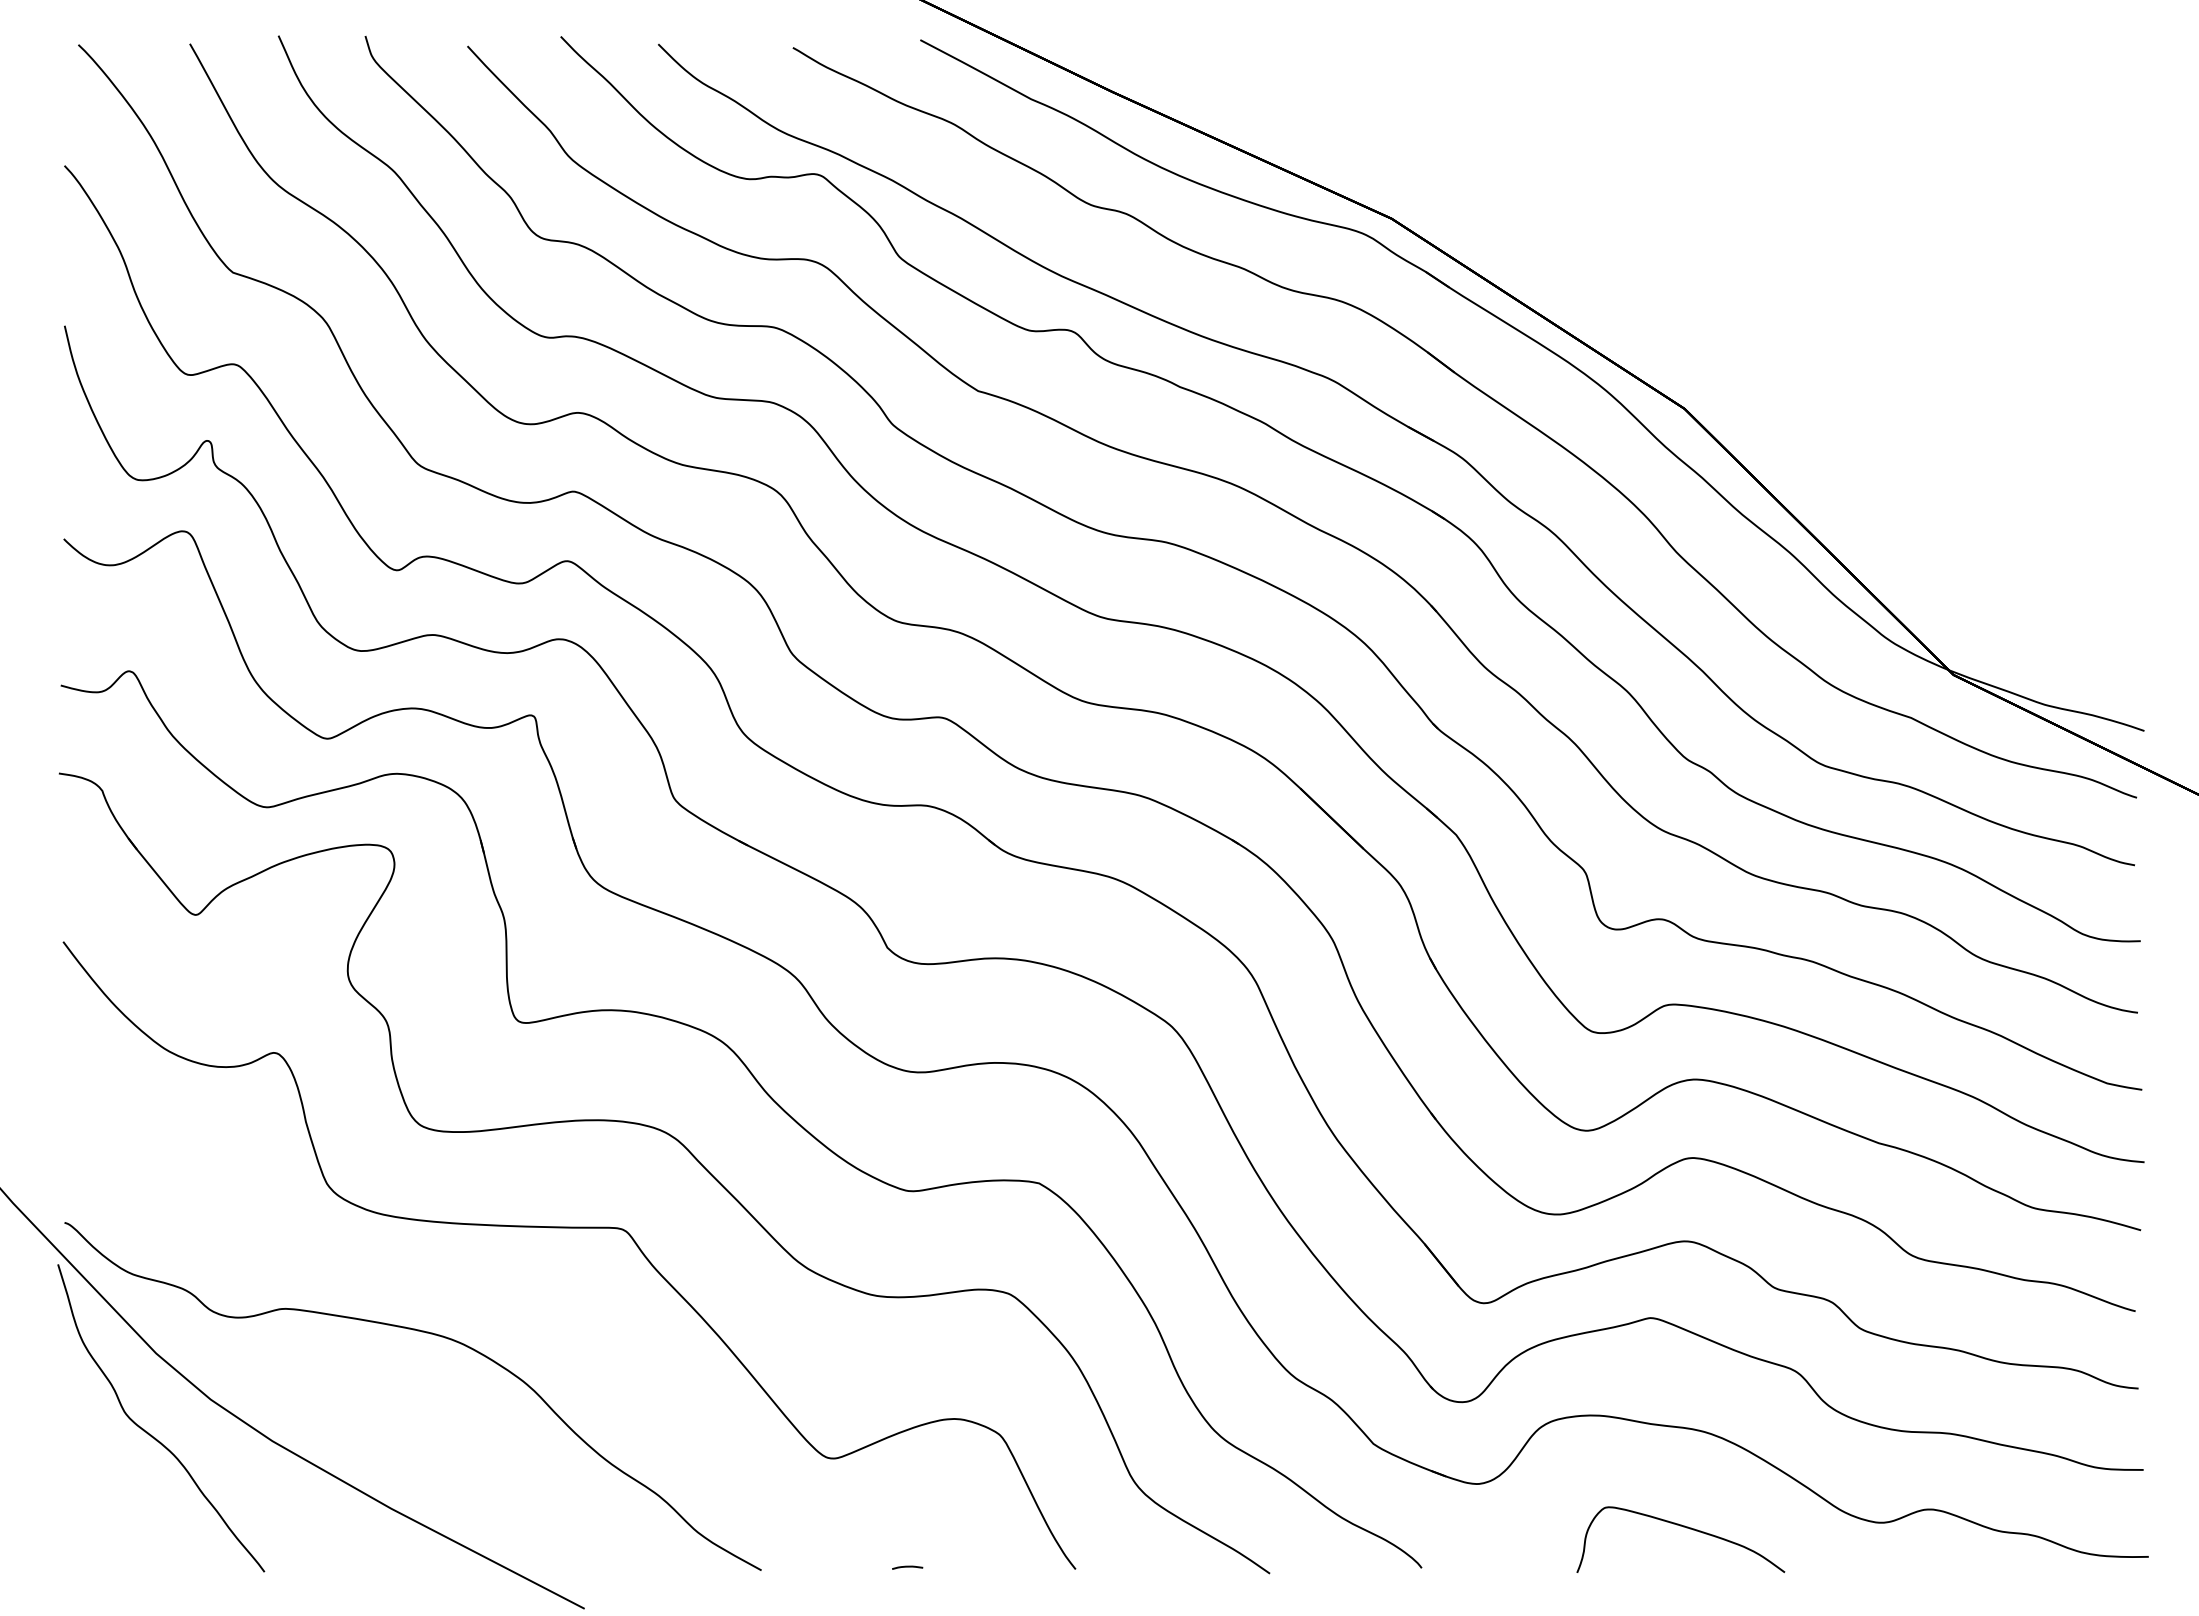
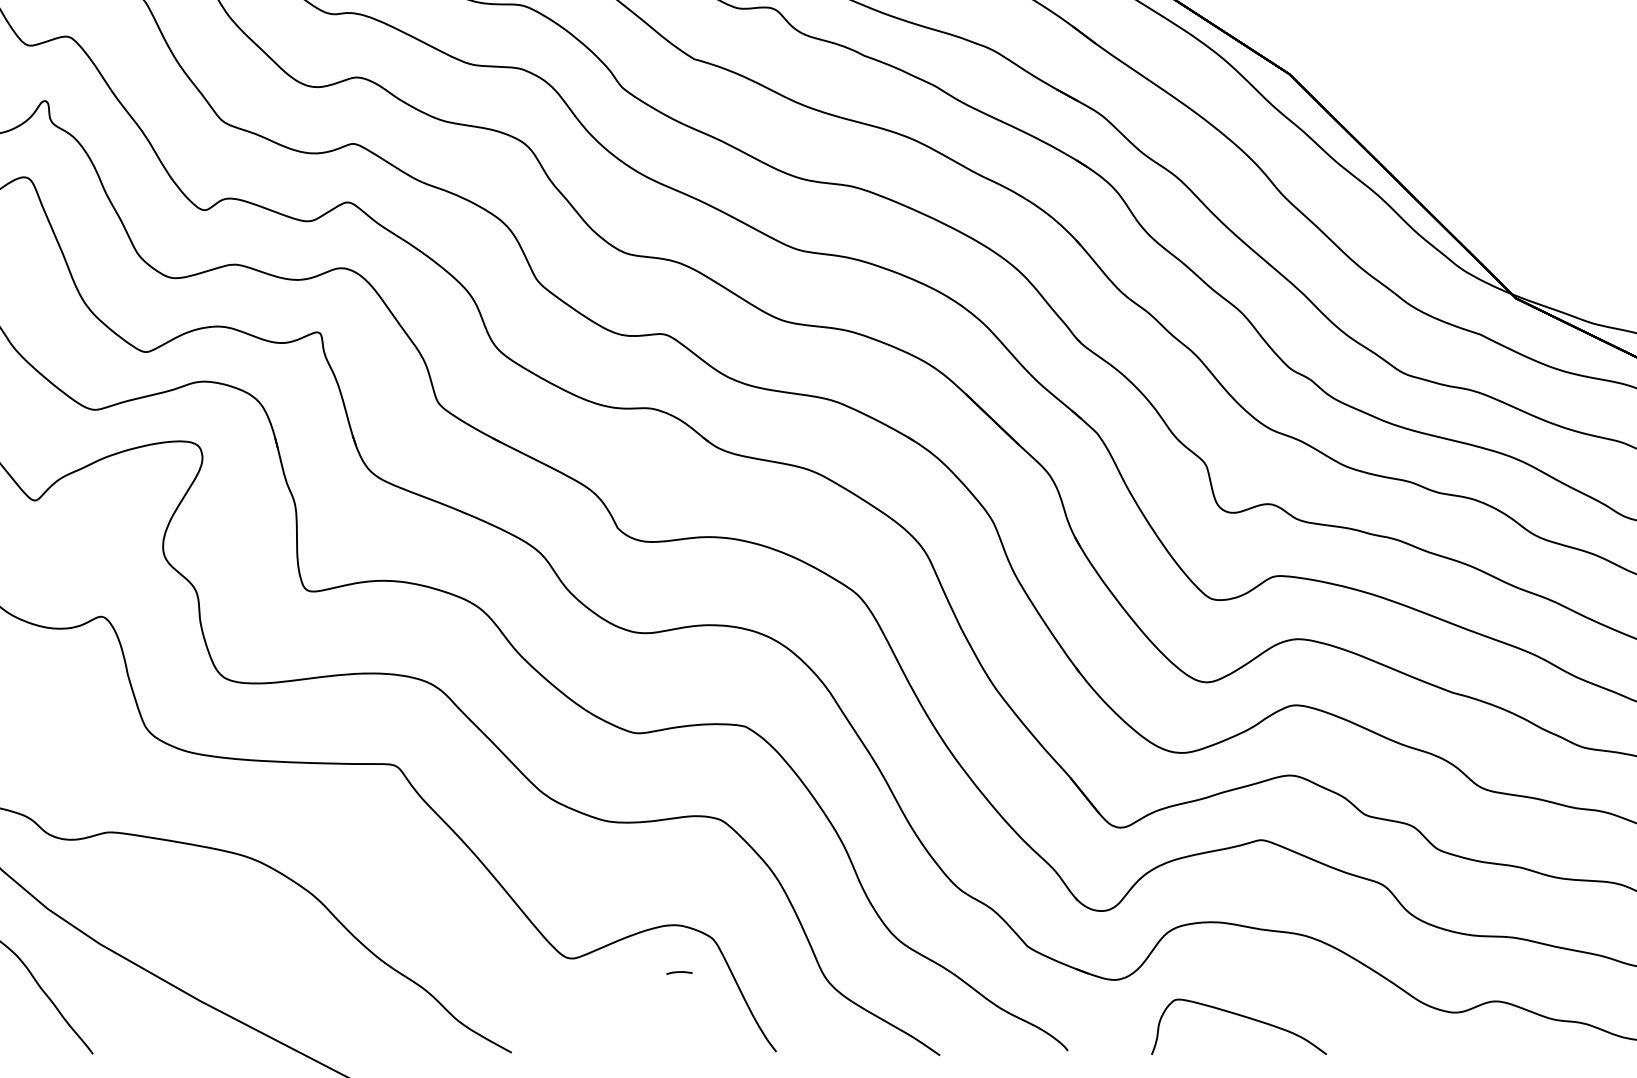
curve: (1683, 1527) -> (1241, 1016), moved
curve: (907, 1567) -> (679, 972), moved

